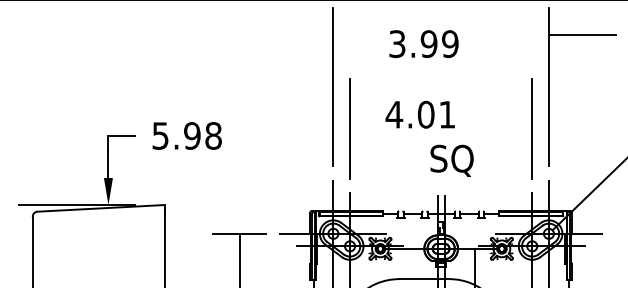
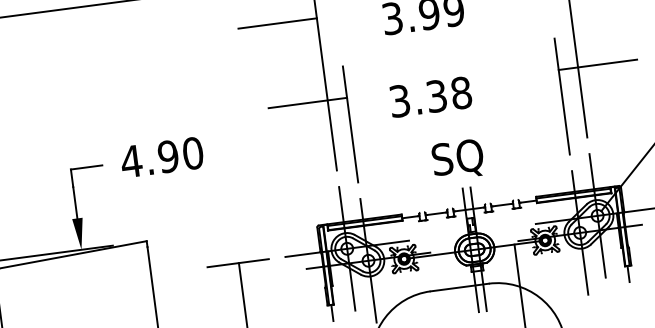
line: (299, 35) -> (277, 23), added
line: (316, 106) -> (308, 103), added
line: (565, 106) -> (597, 65), added
text: (420, 114) -> (430, 96), 4.01 -> 3.38
text: (186, 135) -> (161, 157), 5.98 -> 4.90
text: (451, 160) -> (457, 159), moved

